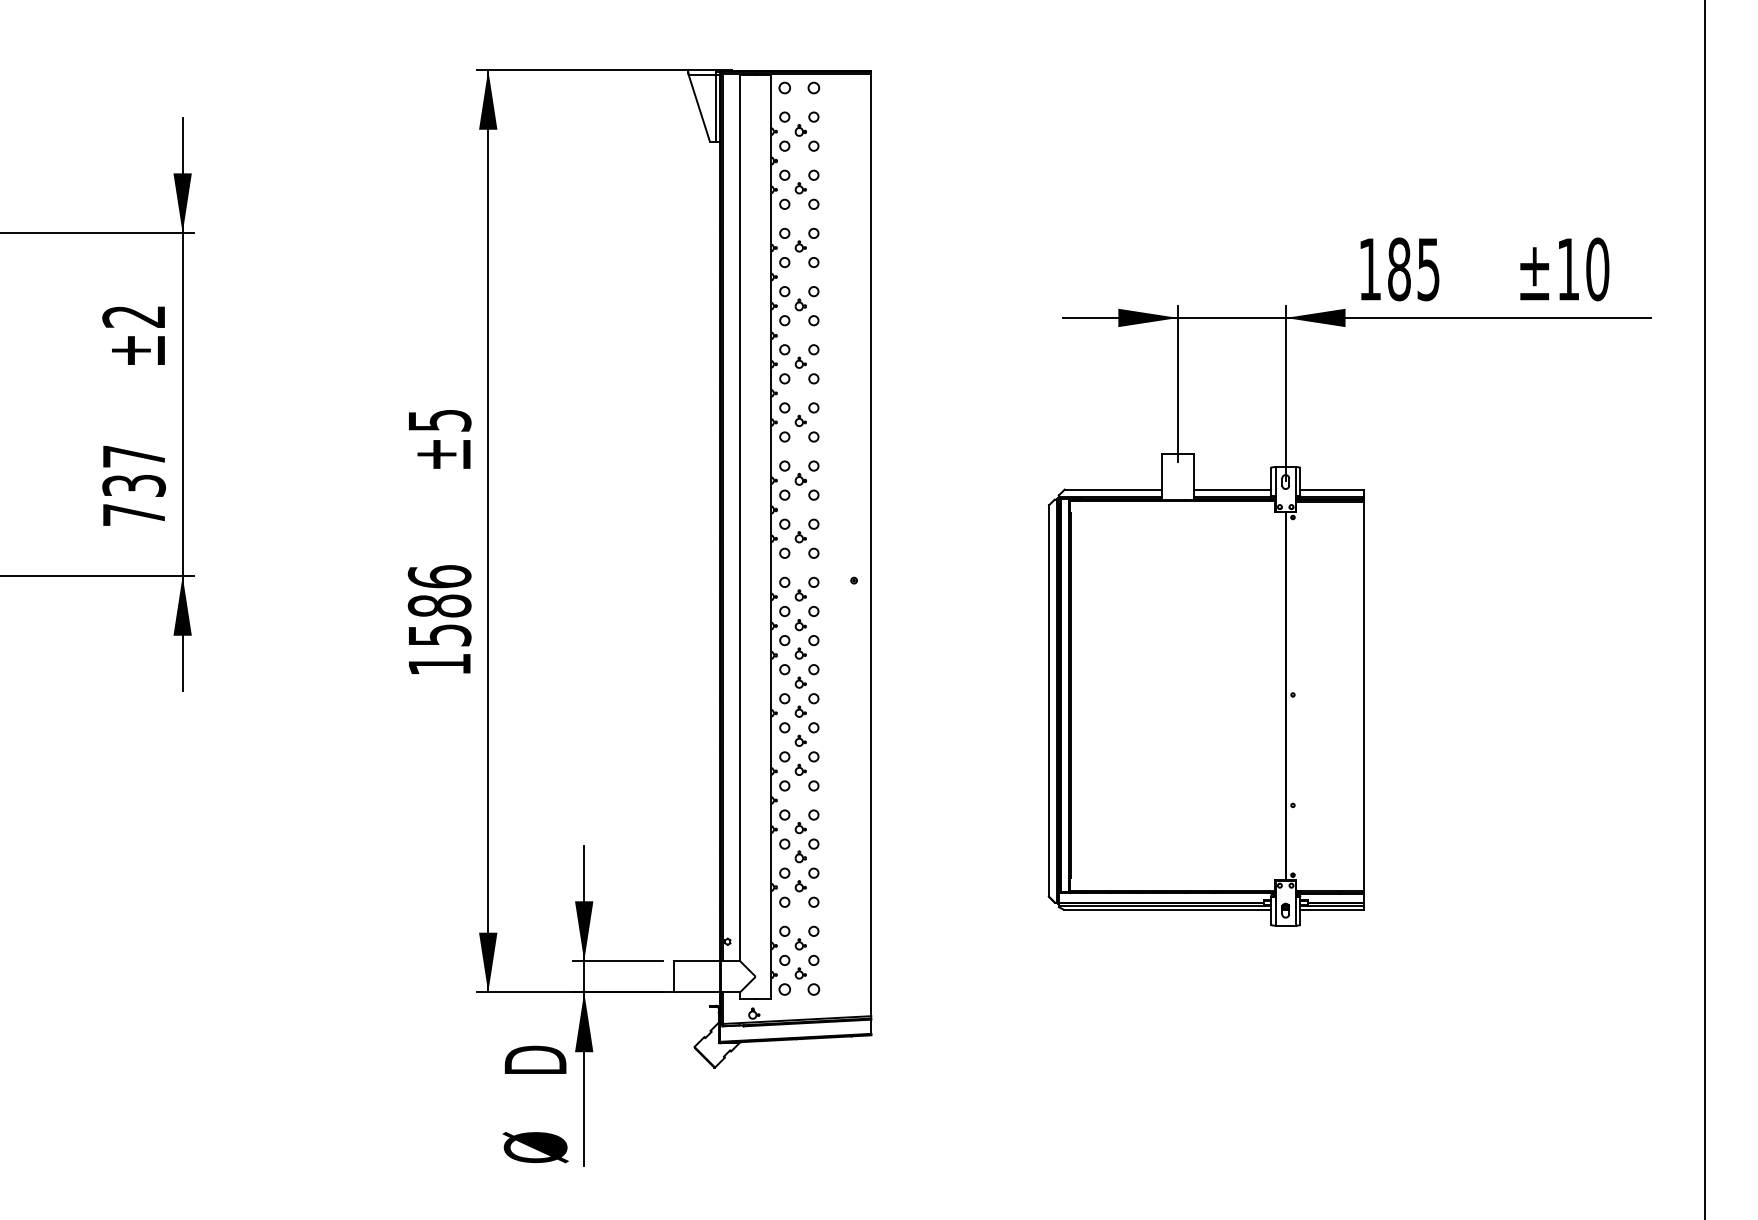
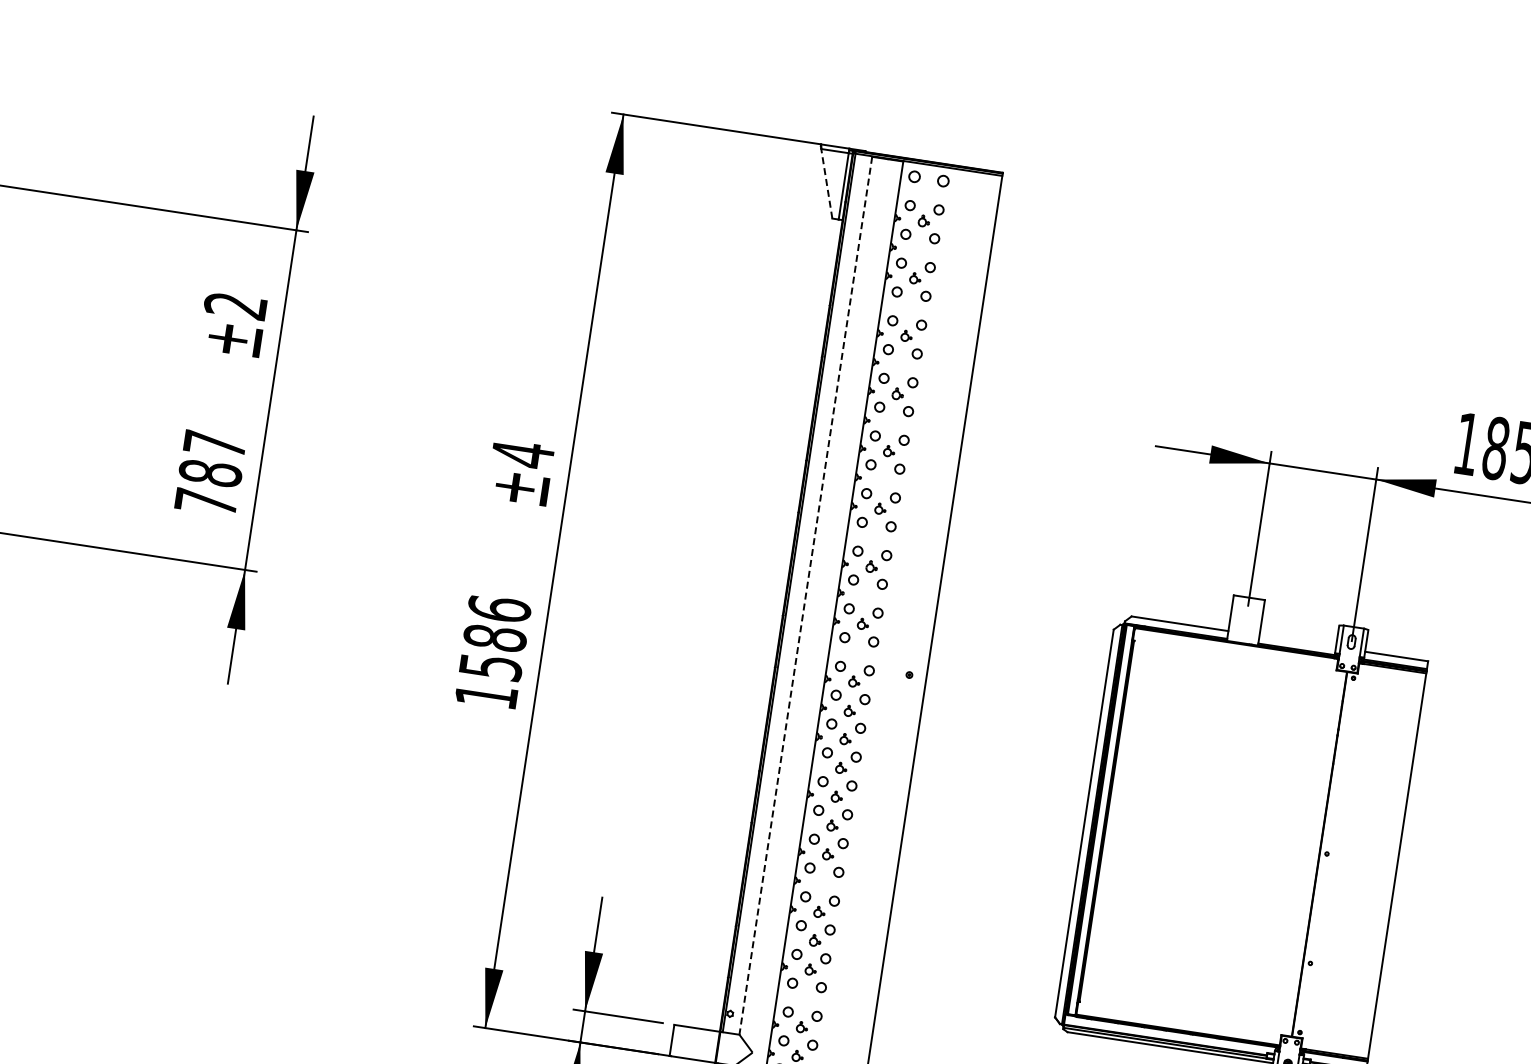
line: (699, 107) -> (827, 183), solid -> dashed
text: (440, 420) -> (523, 454), ±5 -> ±4
text: (133, 485) -> (209, 472), 737 -> 787
line: (1232, 489) -> (1297, 641), removed
line: (740, 518) -> (806, 596), solid -> dashed

